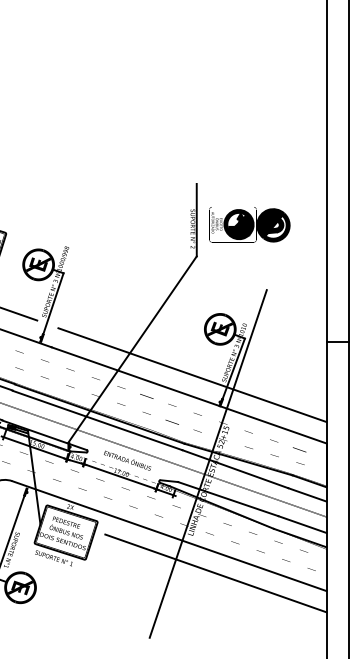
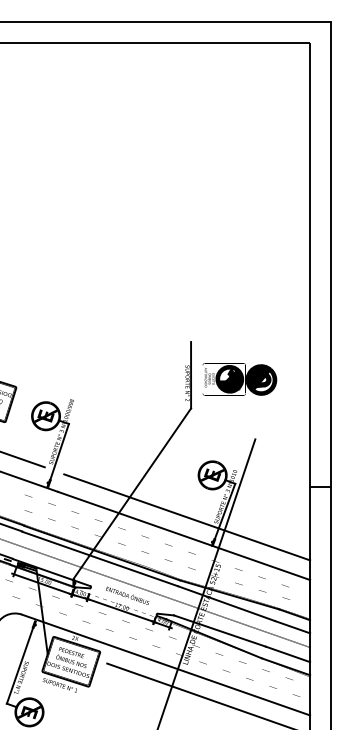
part: (147, 395) -> (145, 536), size x0.62
part: (172, 422) -> (168, 560), size x0.62
part: (299, 449) -> (285, 585), size x0.62

